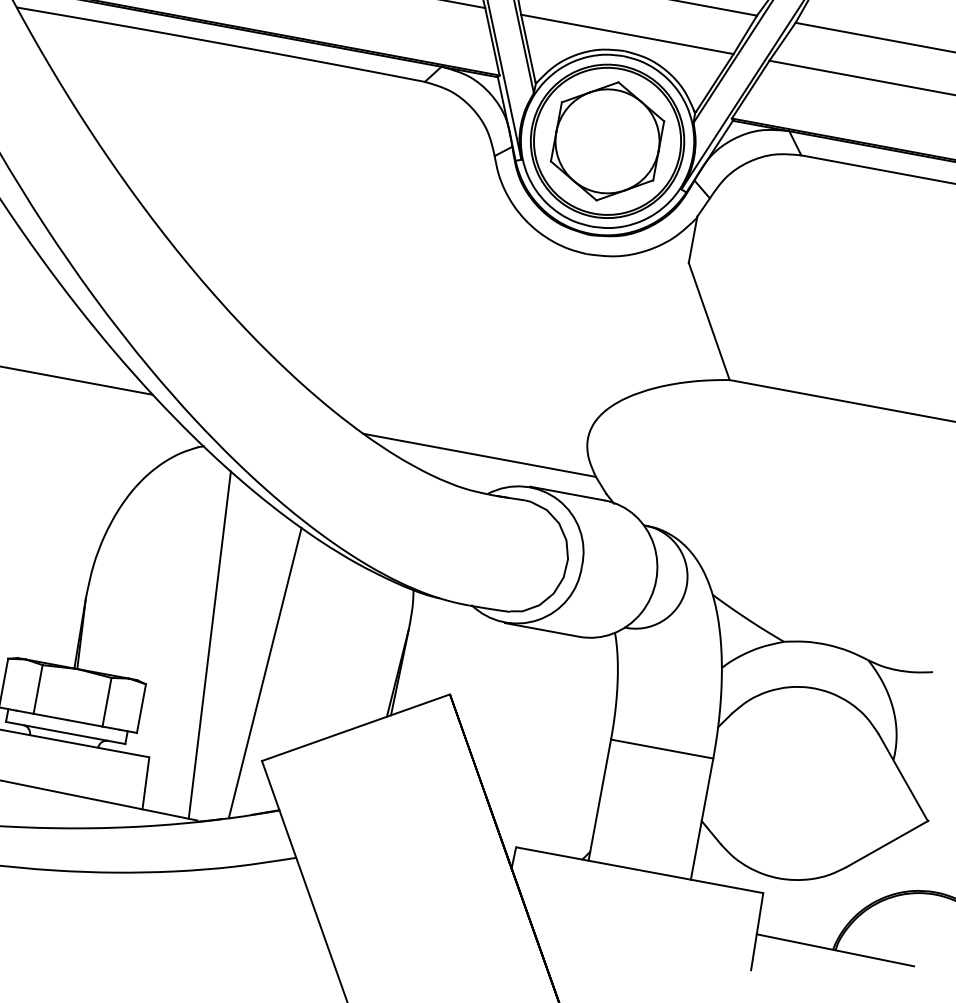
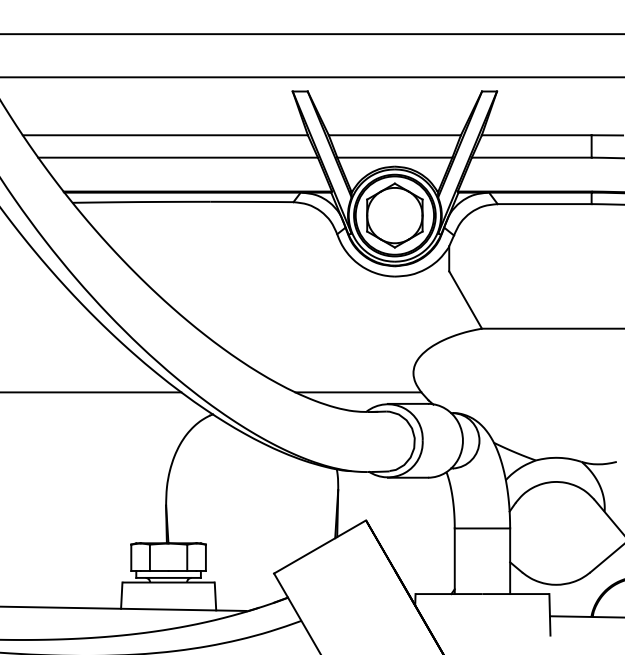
line: (209, 644) -> (235, 517), removed
line: (265, 671) -> (267, 526), removed

